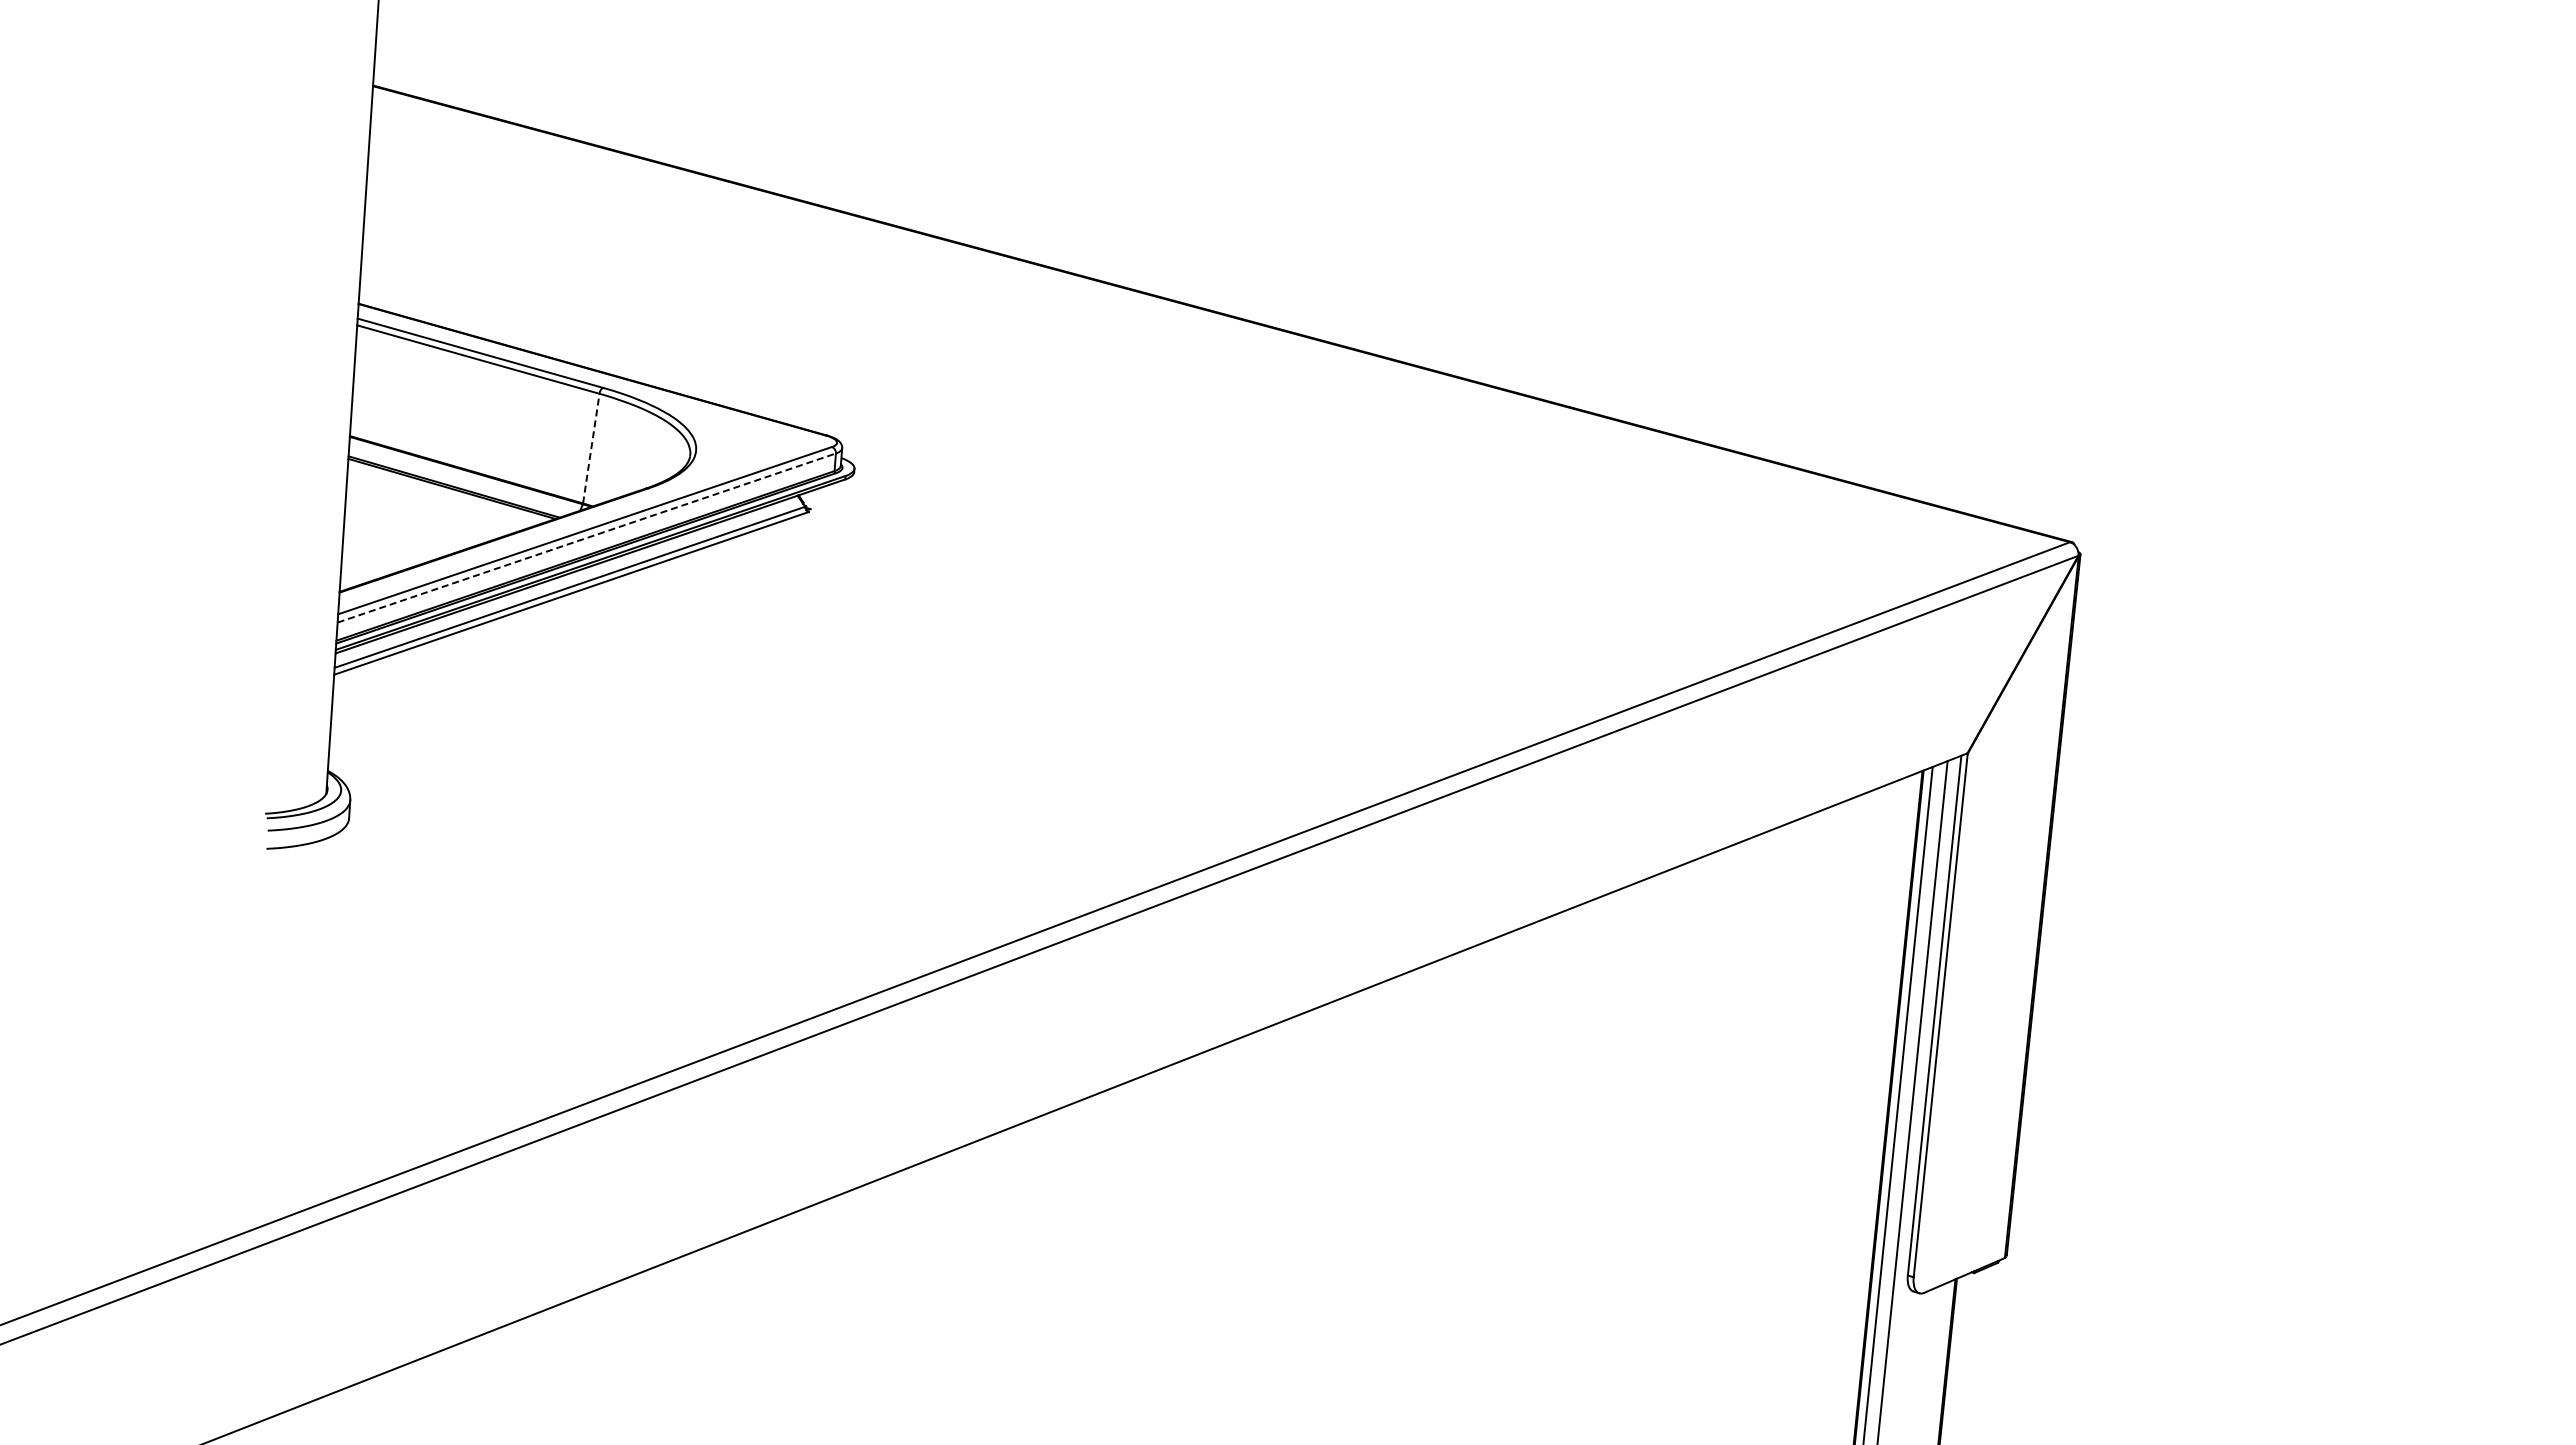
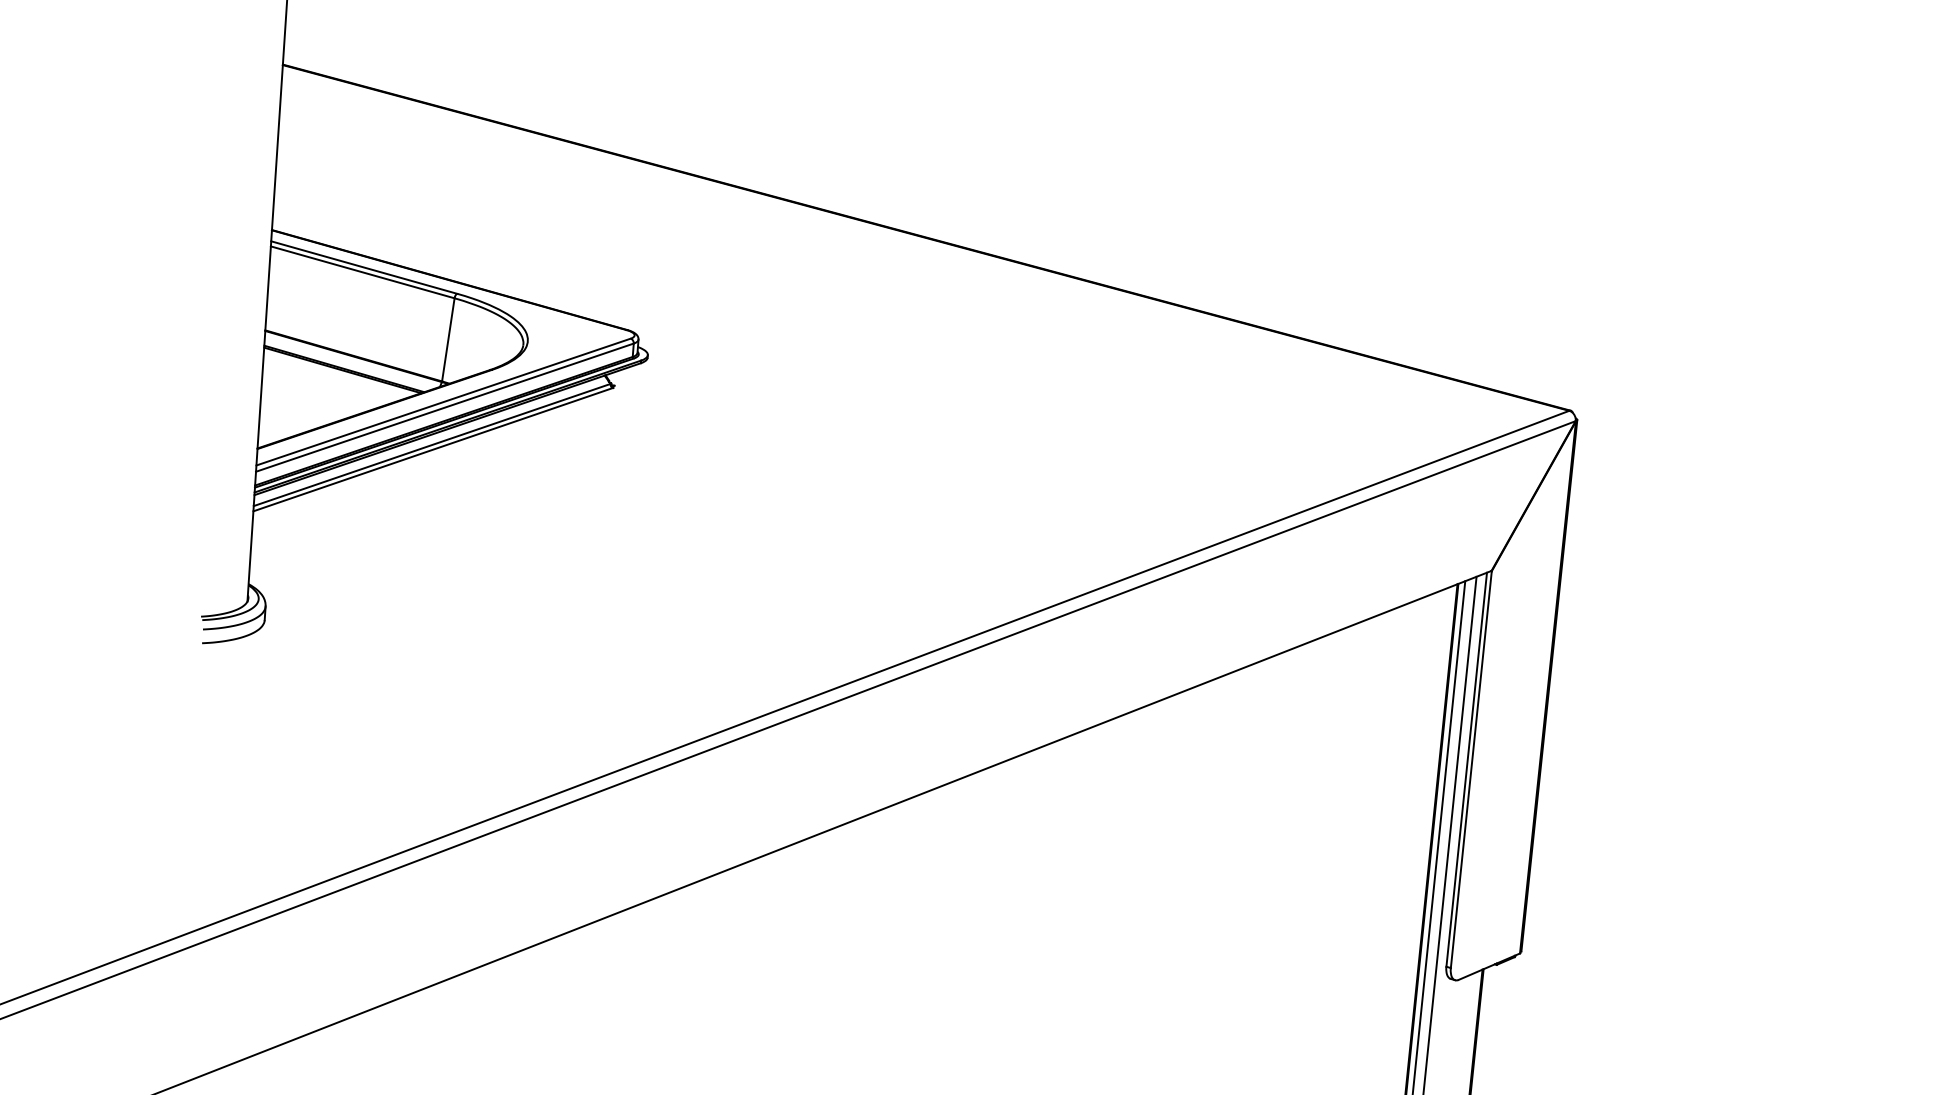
line: (591, 448) -> (448, 339), dashed -> solid
line: (587, 537) -> (445, 407), dashed -> solid

